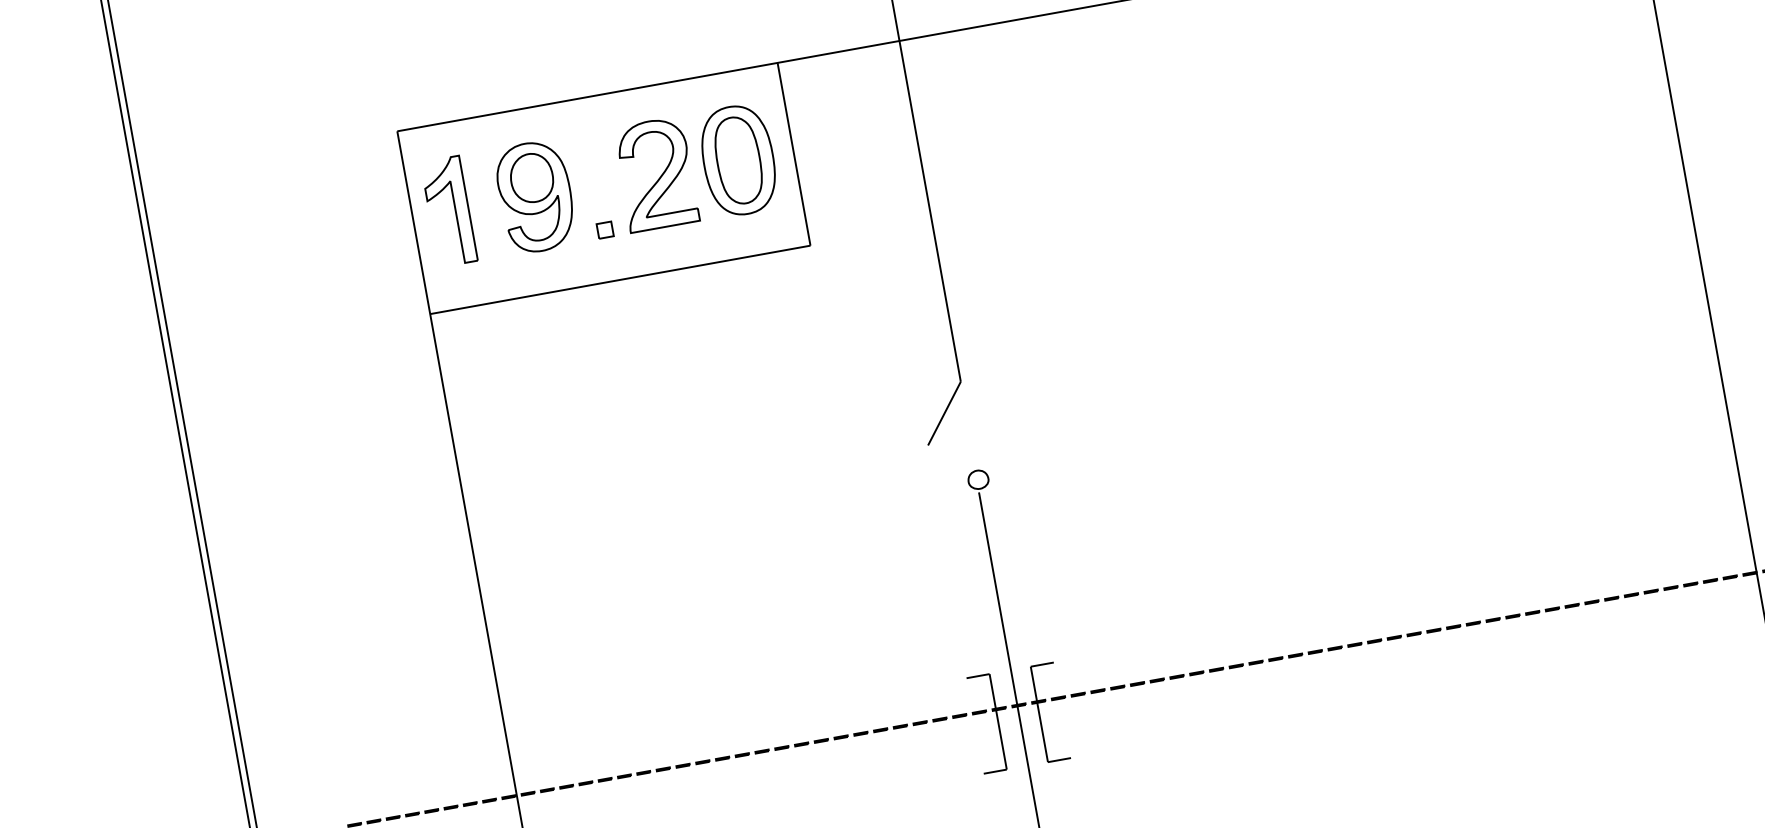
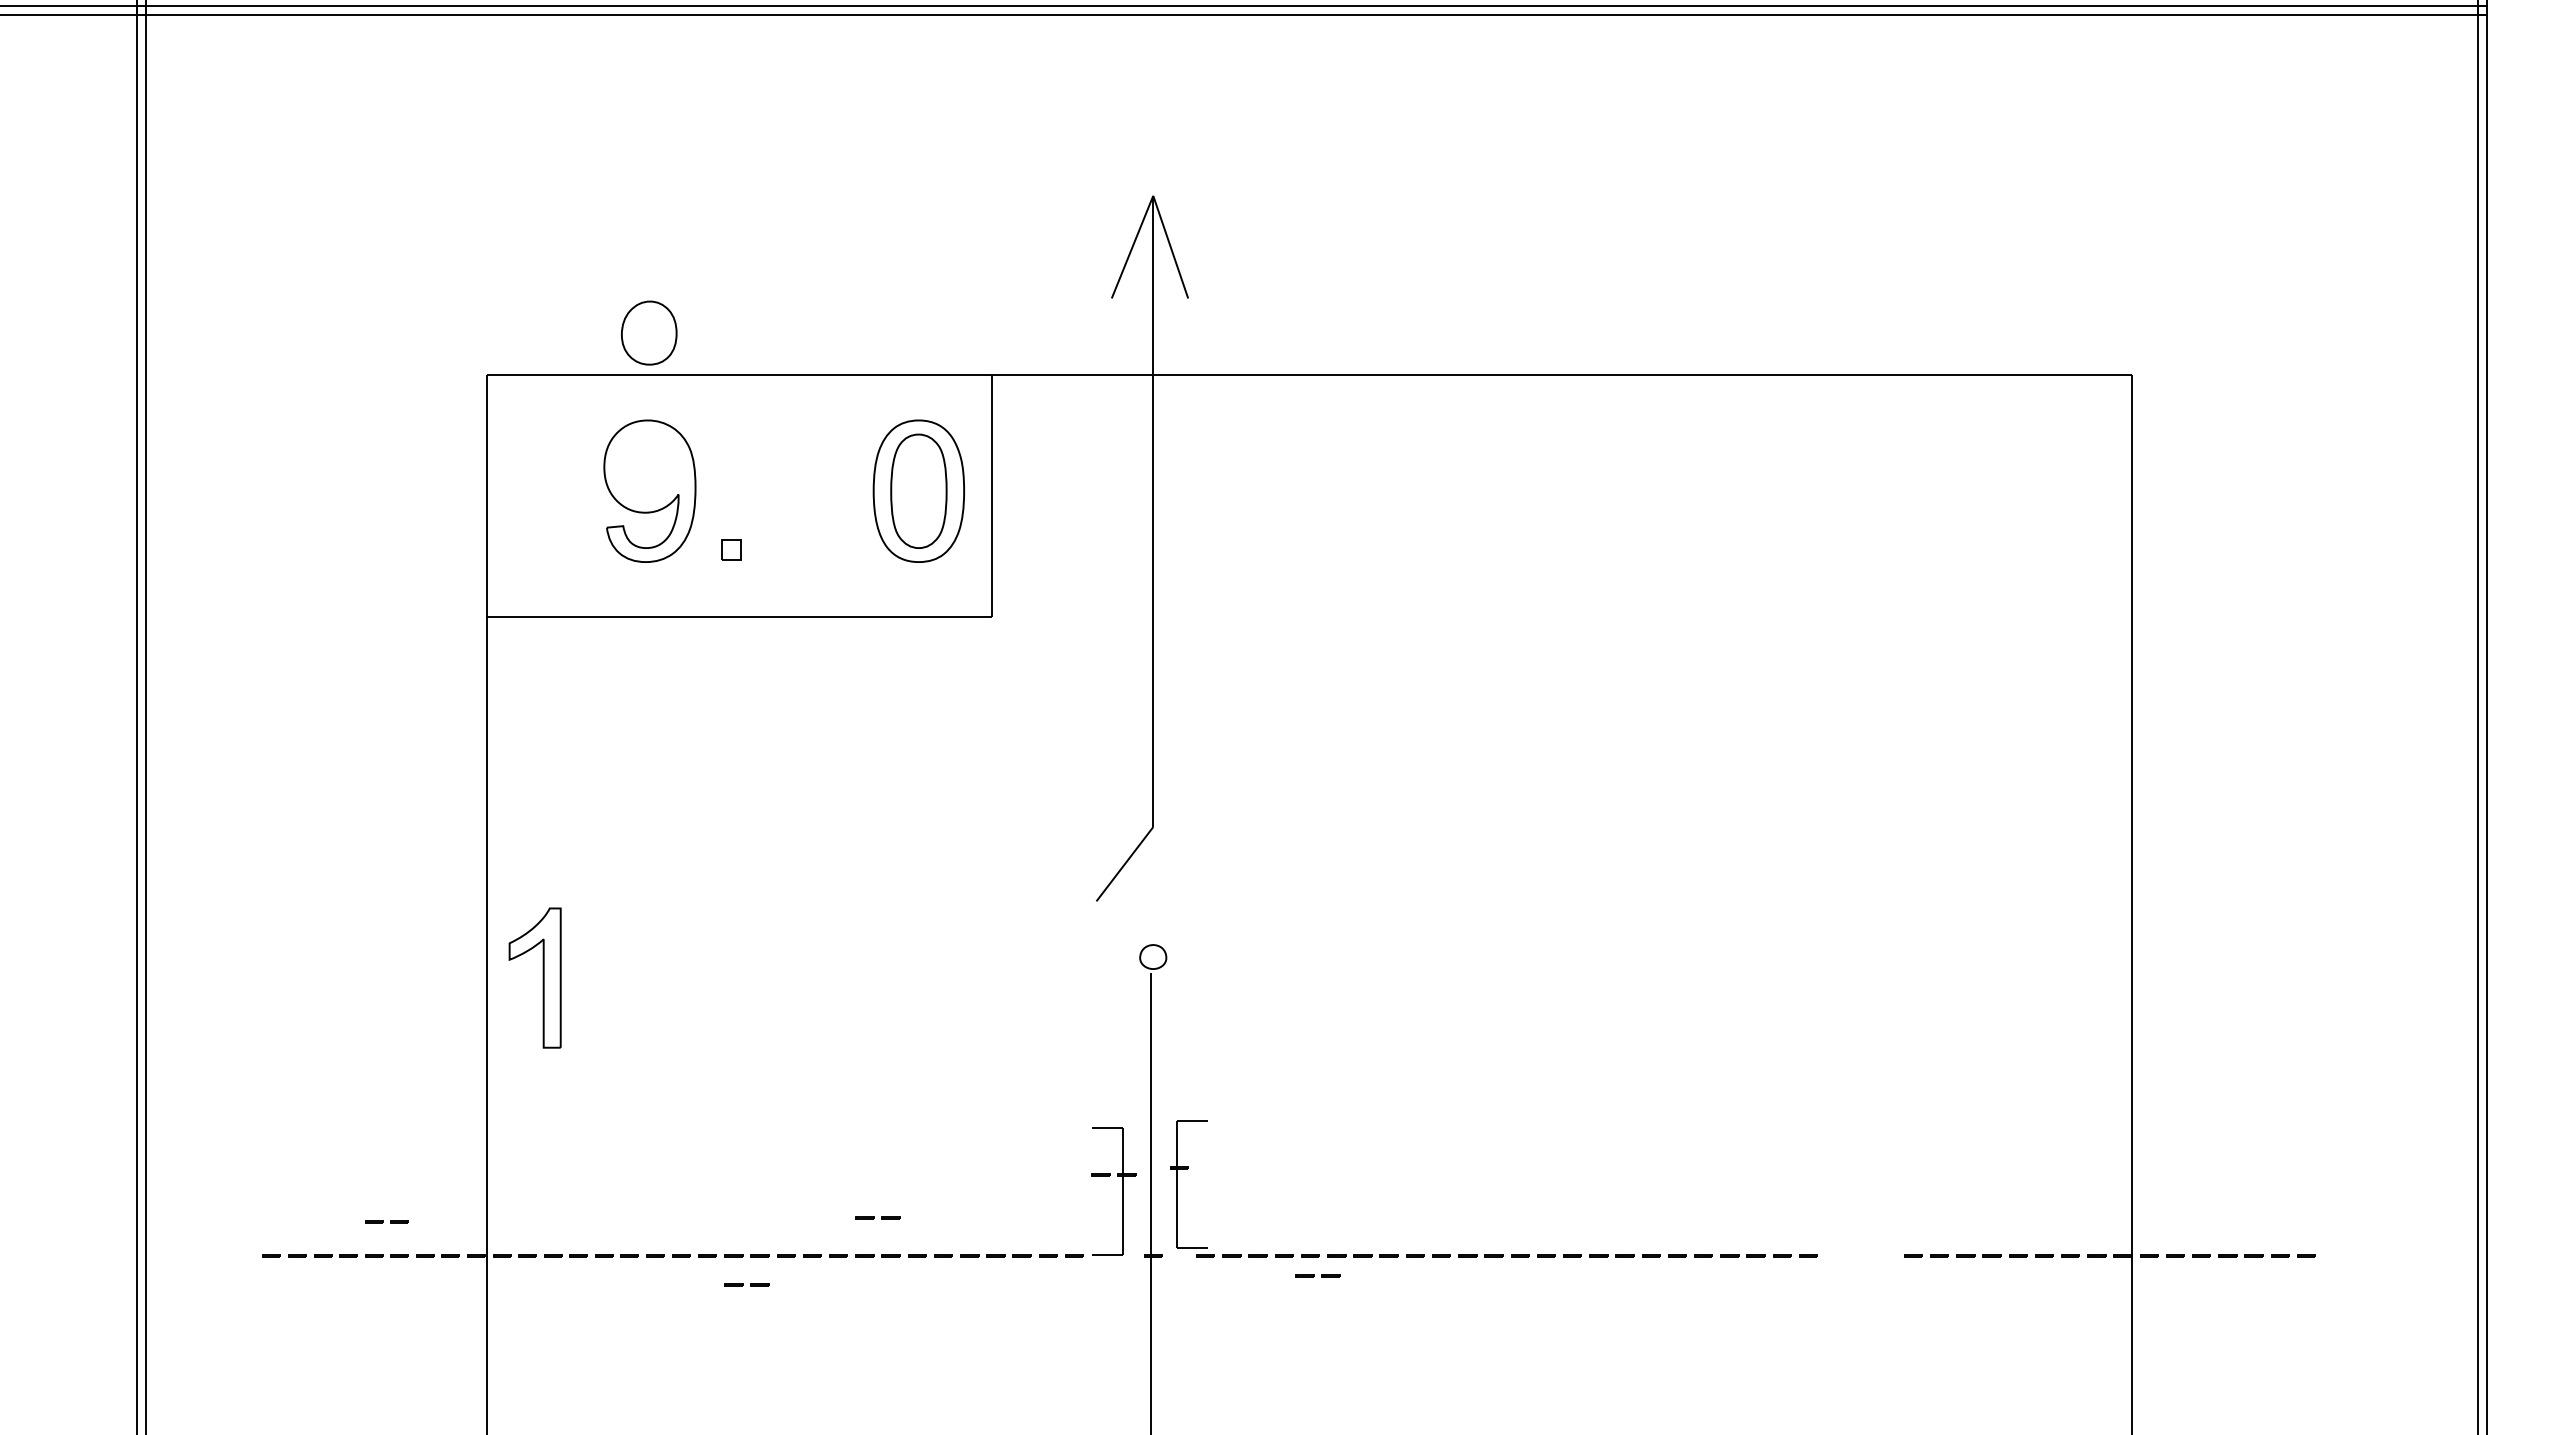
part: (660, 176) -> (814, 493), removed
part: (532, 177) -> (649, 332), moved
part: (454, 210) -> (542, 977), moved
line: (1552, 608) -> (1860, 1255), removed
line: (1143, 697) -> (1314, 1275), added
line: (803, 713) -> (874, 1217), added
part: (1039, 714) -> (1177, 1184), moved
part: (998, 721) -> (1122, 1191), moved
line: (713, 782) -> (743, 1284), added
line: (434, 783) -> (383, 1221), added

